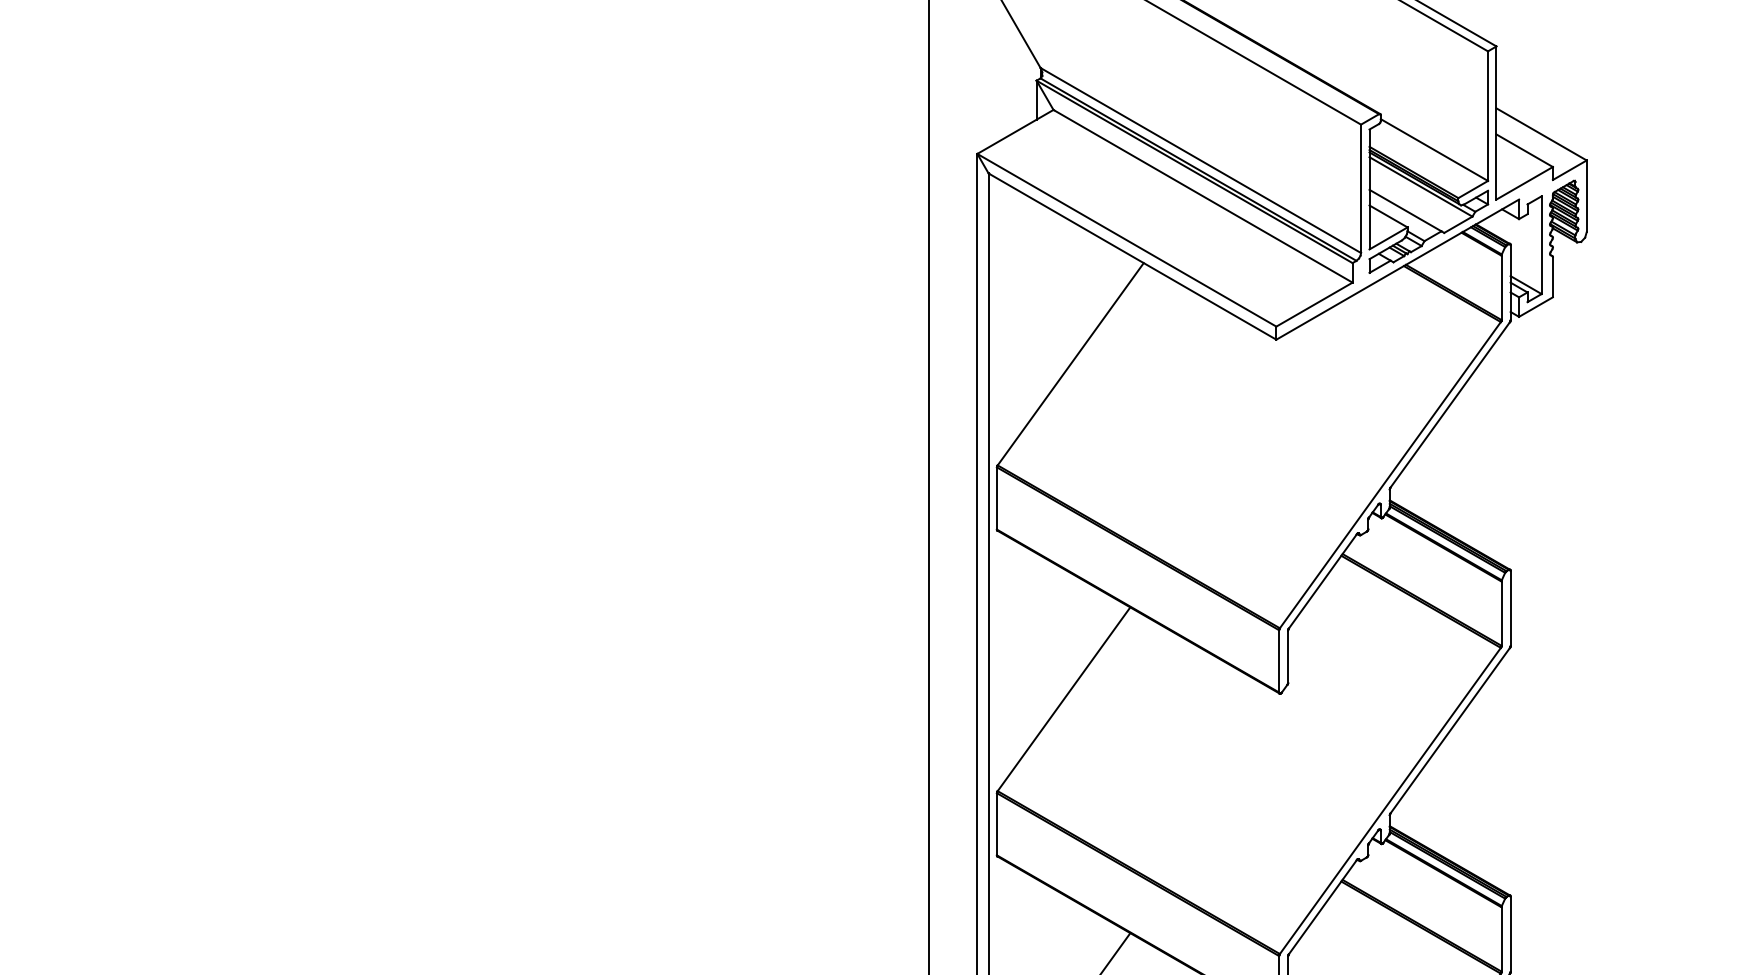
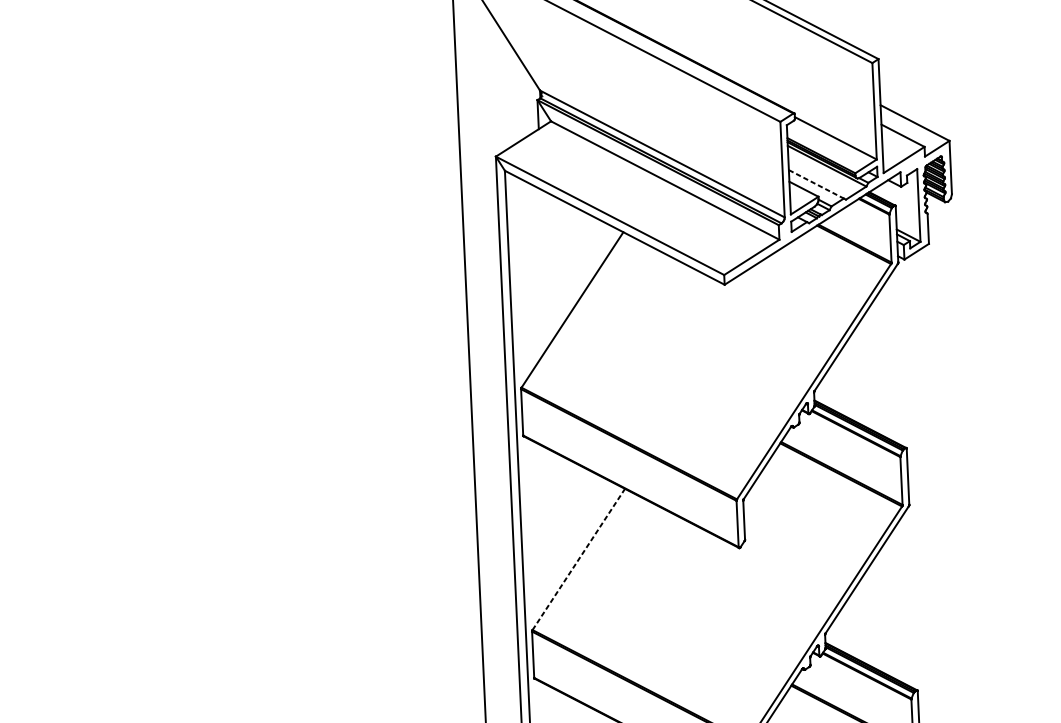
line: (1405, 210) -> (816, 184), solid -> dashed
line: (1064, 698) -> (579, 558), solid -> dashed

